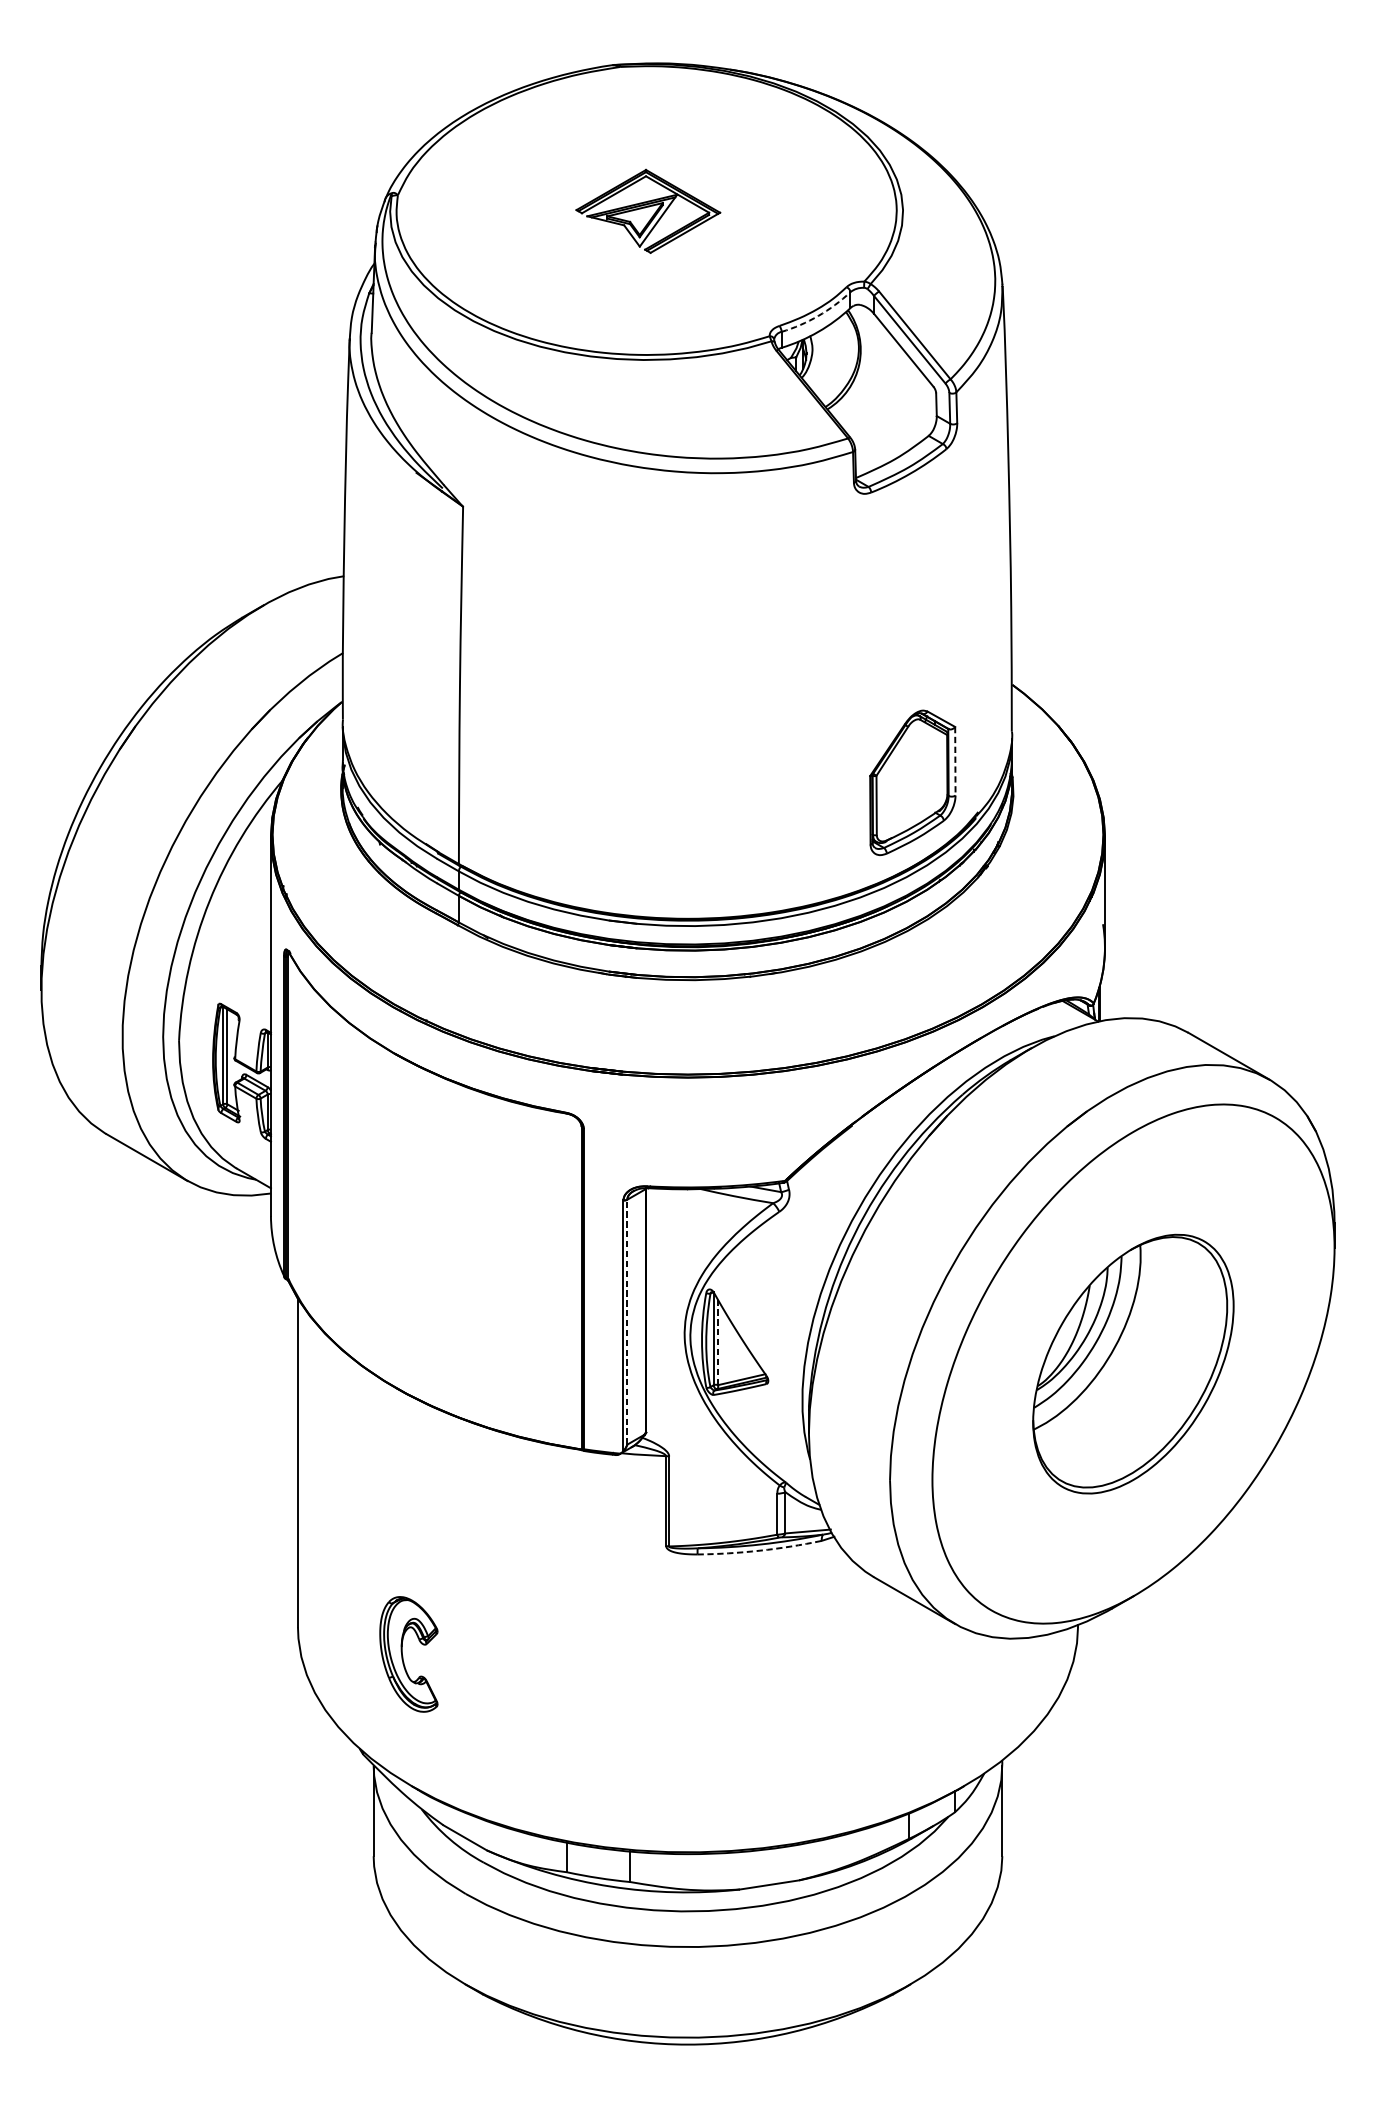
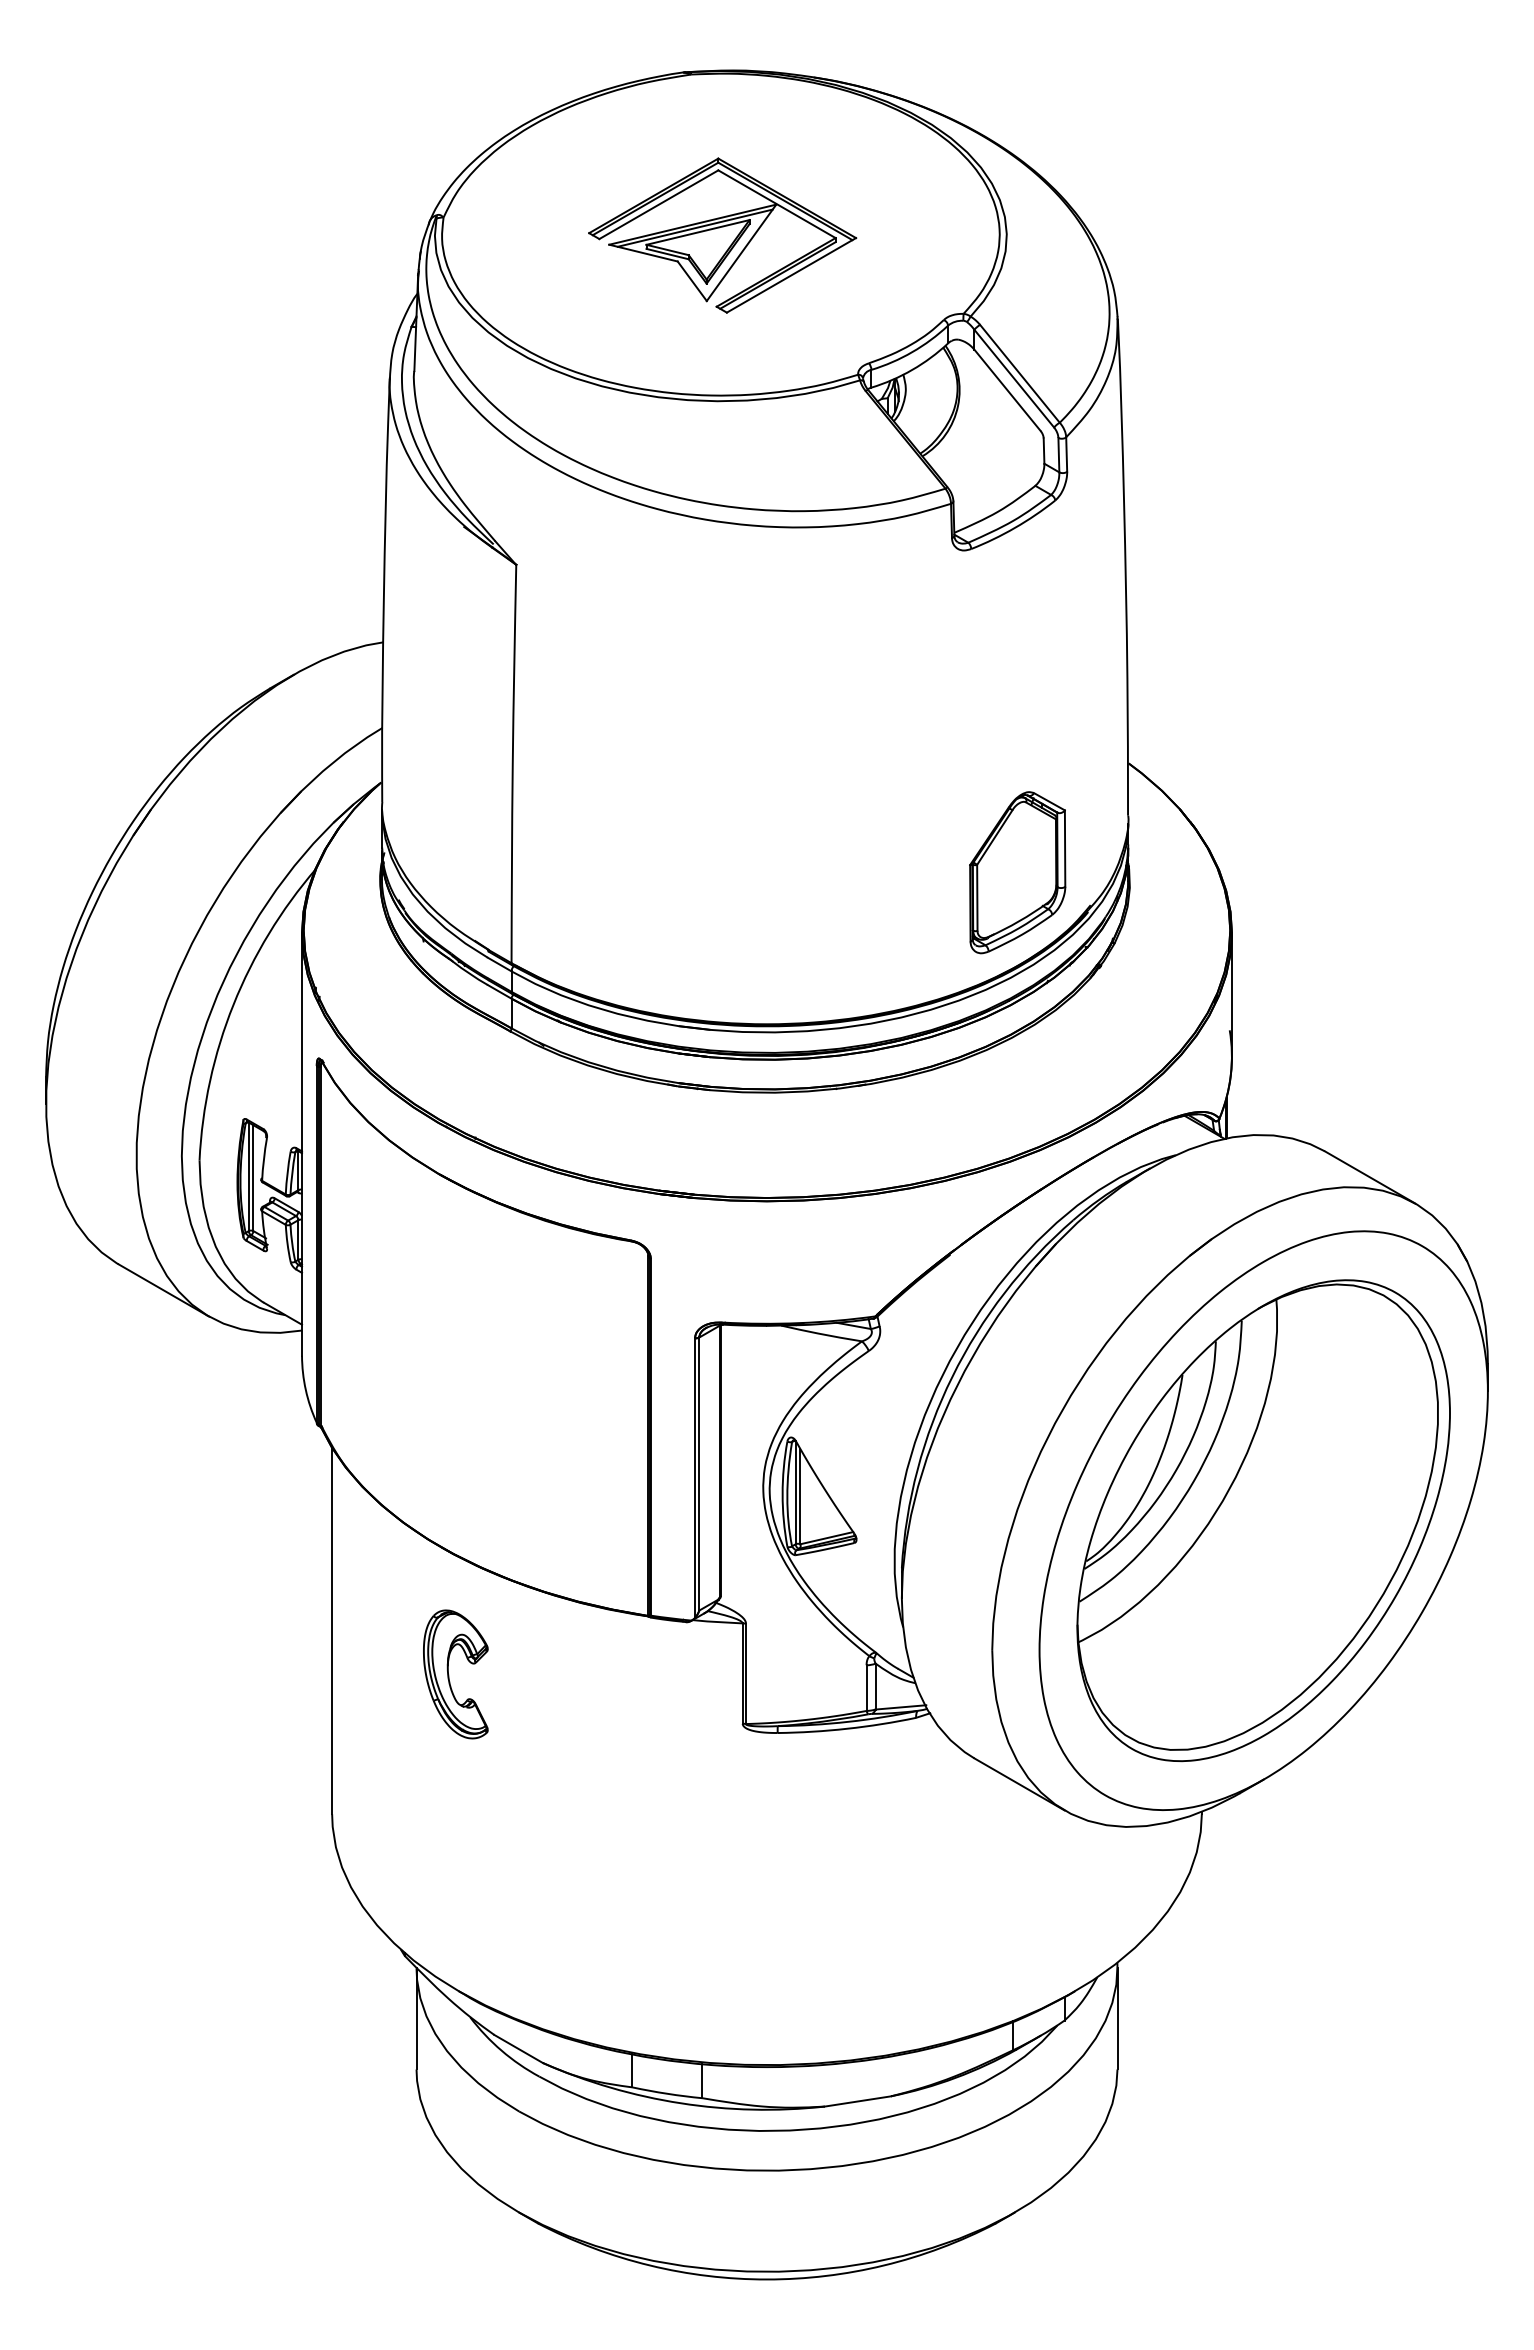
part: (648, 211) -> (722, 235), size x1.67
arc: (818, 316) -> (912, 352), dashed -> solid
line: (955, 762) -> (1065, 849), dashed -> solid
line: (627, 1322) -> (699, 1474), dashed -> solid
line: (718, 1342) -> (800, 1496), dashed -> solid
part: (1133, 1363) -> (1263, 1520), size x1.67
arc: (760, 1550) -> (847, 1728), dashed -> solid
part: (403, 1655) -> (449, 1675), moved

